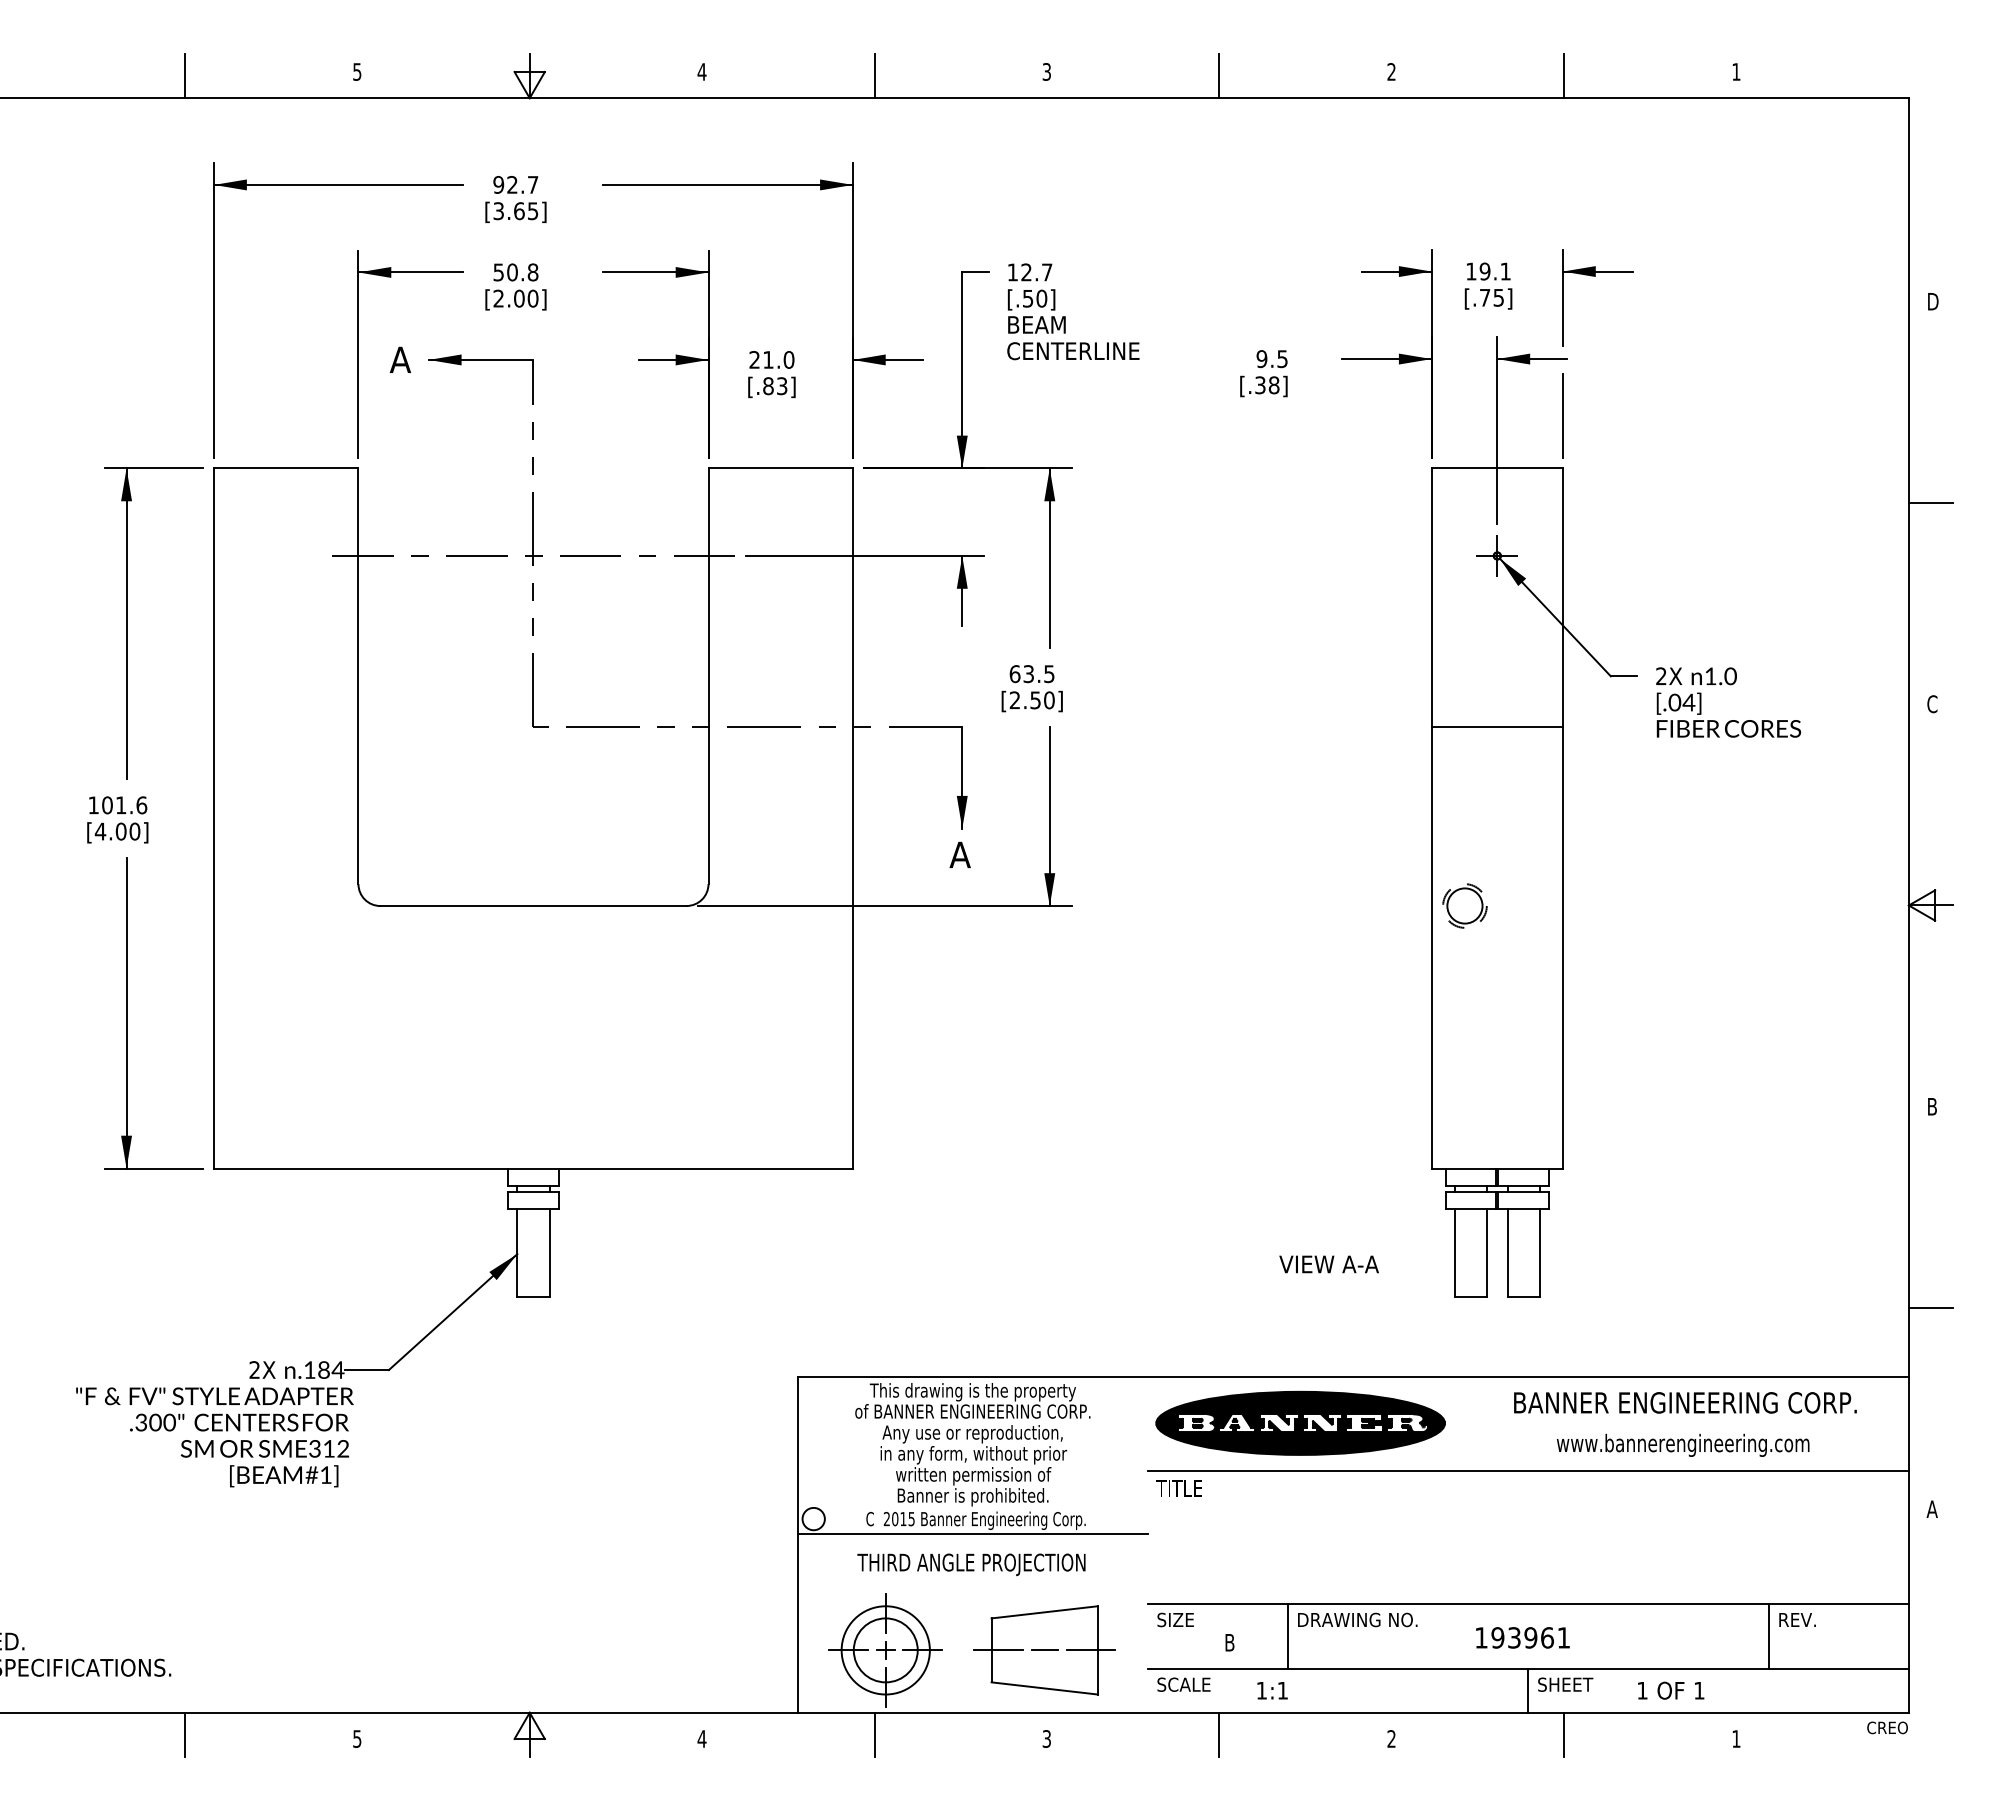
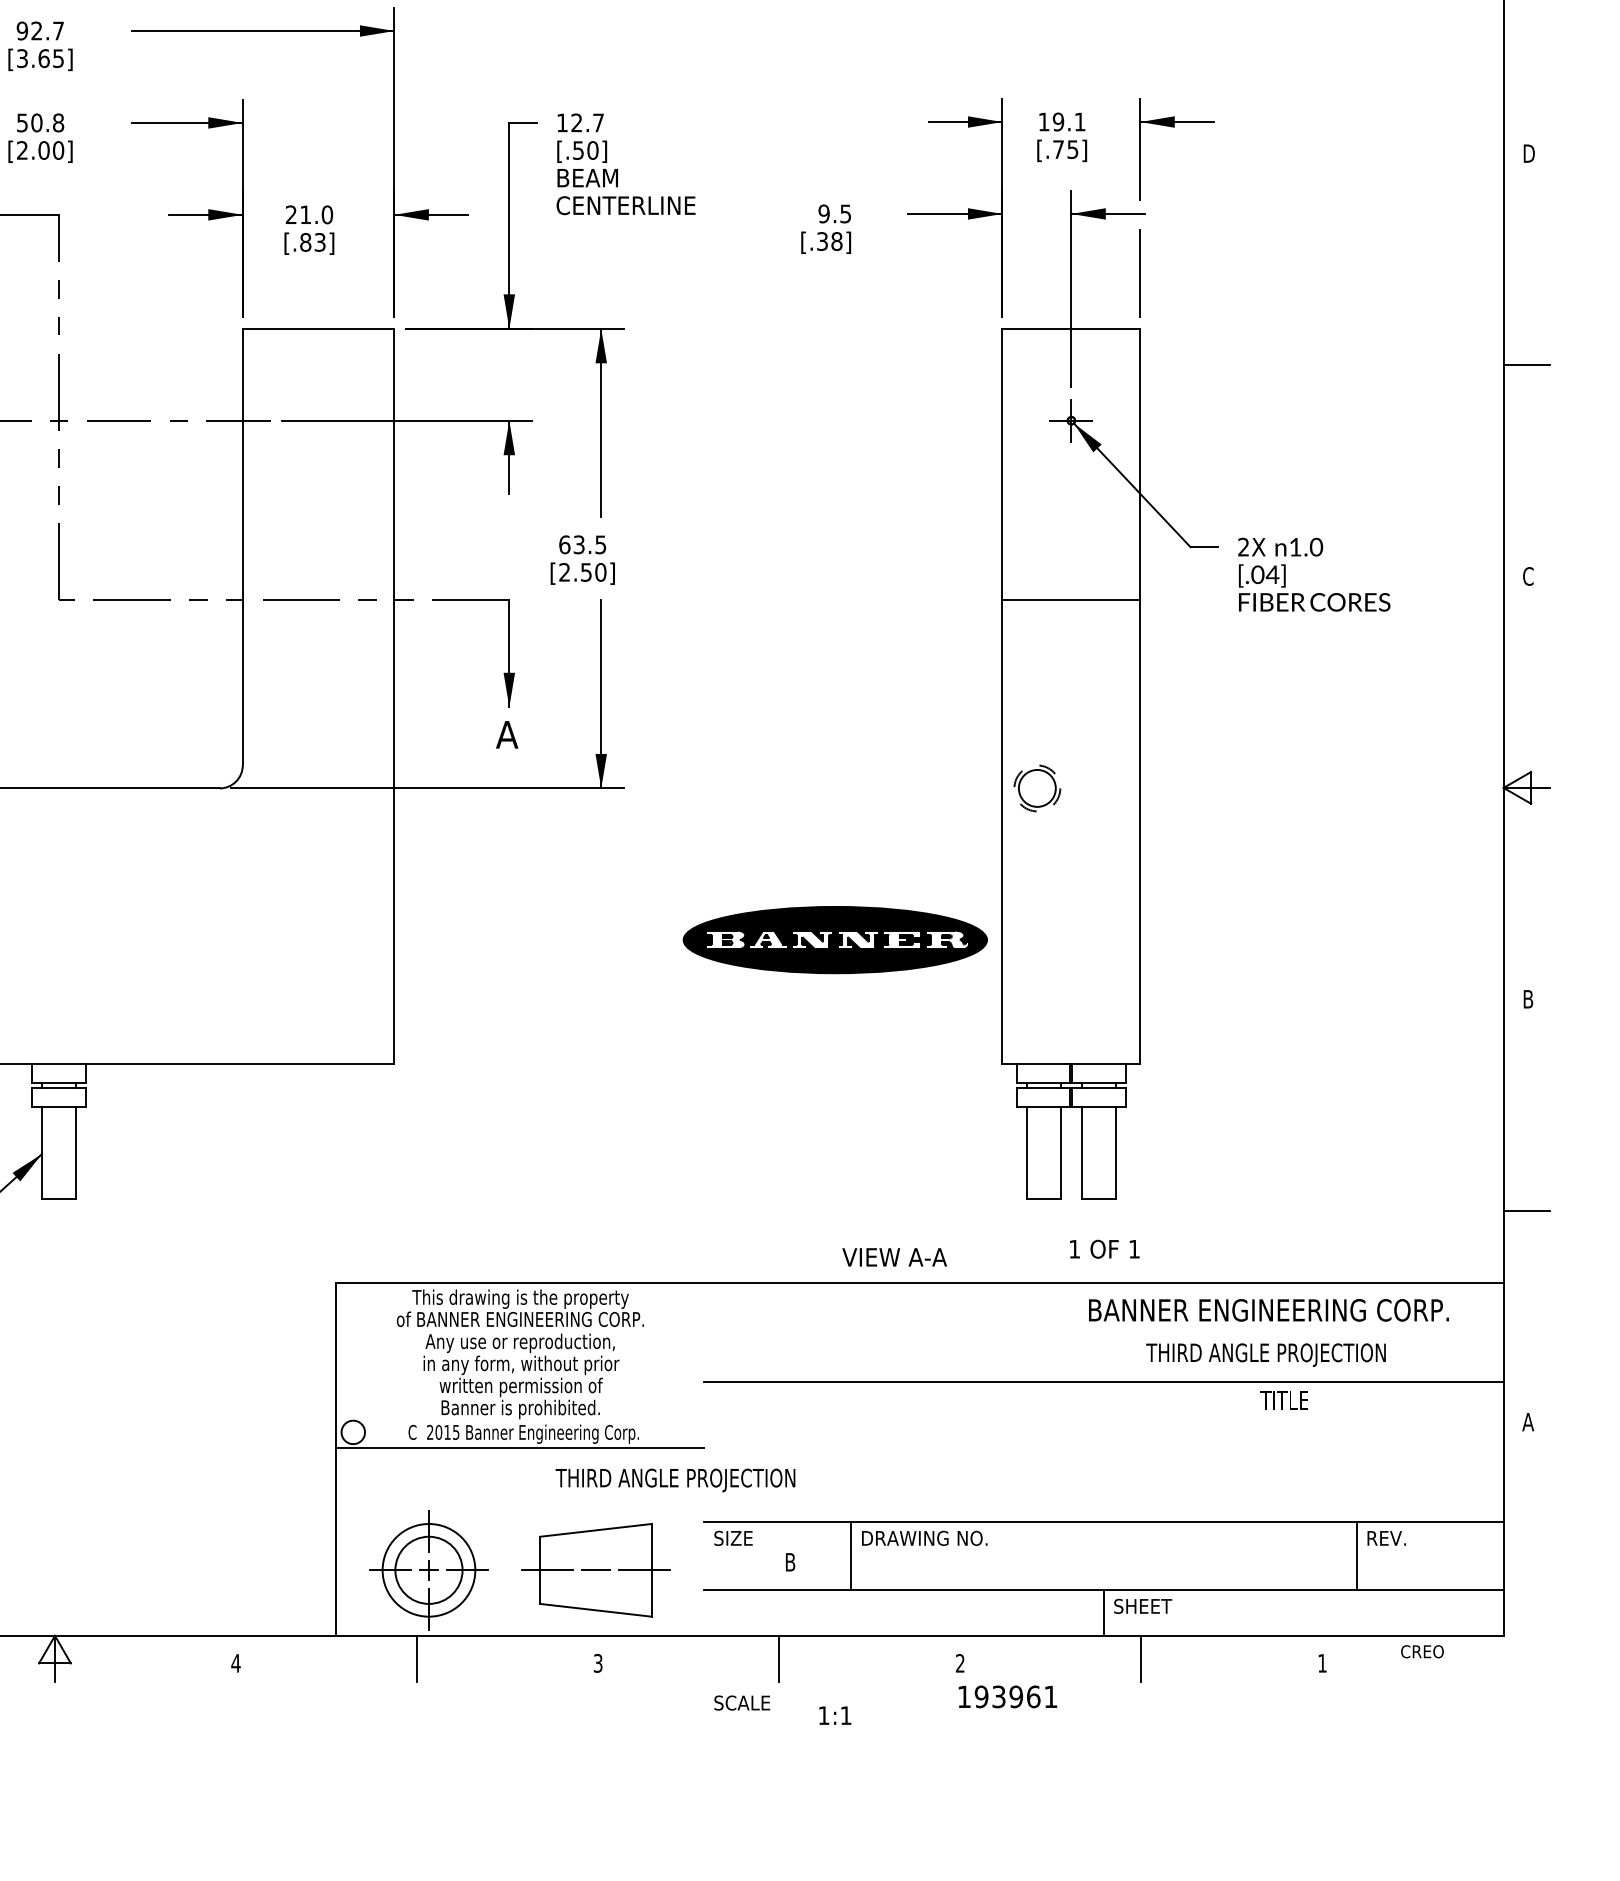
text: (1328, 1264) -> (894, 1257), moved
part: (1300, 1422) -> (835, 939), moved
text: (1682, 1444) -> (1265, 1354), www.bannerengineering.com -> THIRD ANGLE PROJECTION
text: (1178, 1488) -> (1283, 1400), moved
text: (971, 1564) -> (675, 1480), moved
text: (1522, 1637) -> (1007, 1696), moved
text: (1183, 1684) -> (741, 1702), moved
text: (1272, 1690) -> (835, 1715), moved
text: (1671, 1690) -> (1105, 1249), moved
text: (1887, 1727) -> (1422, 1651), moved

